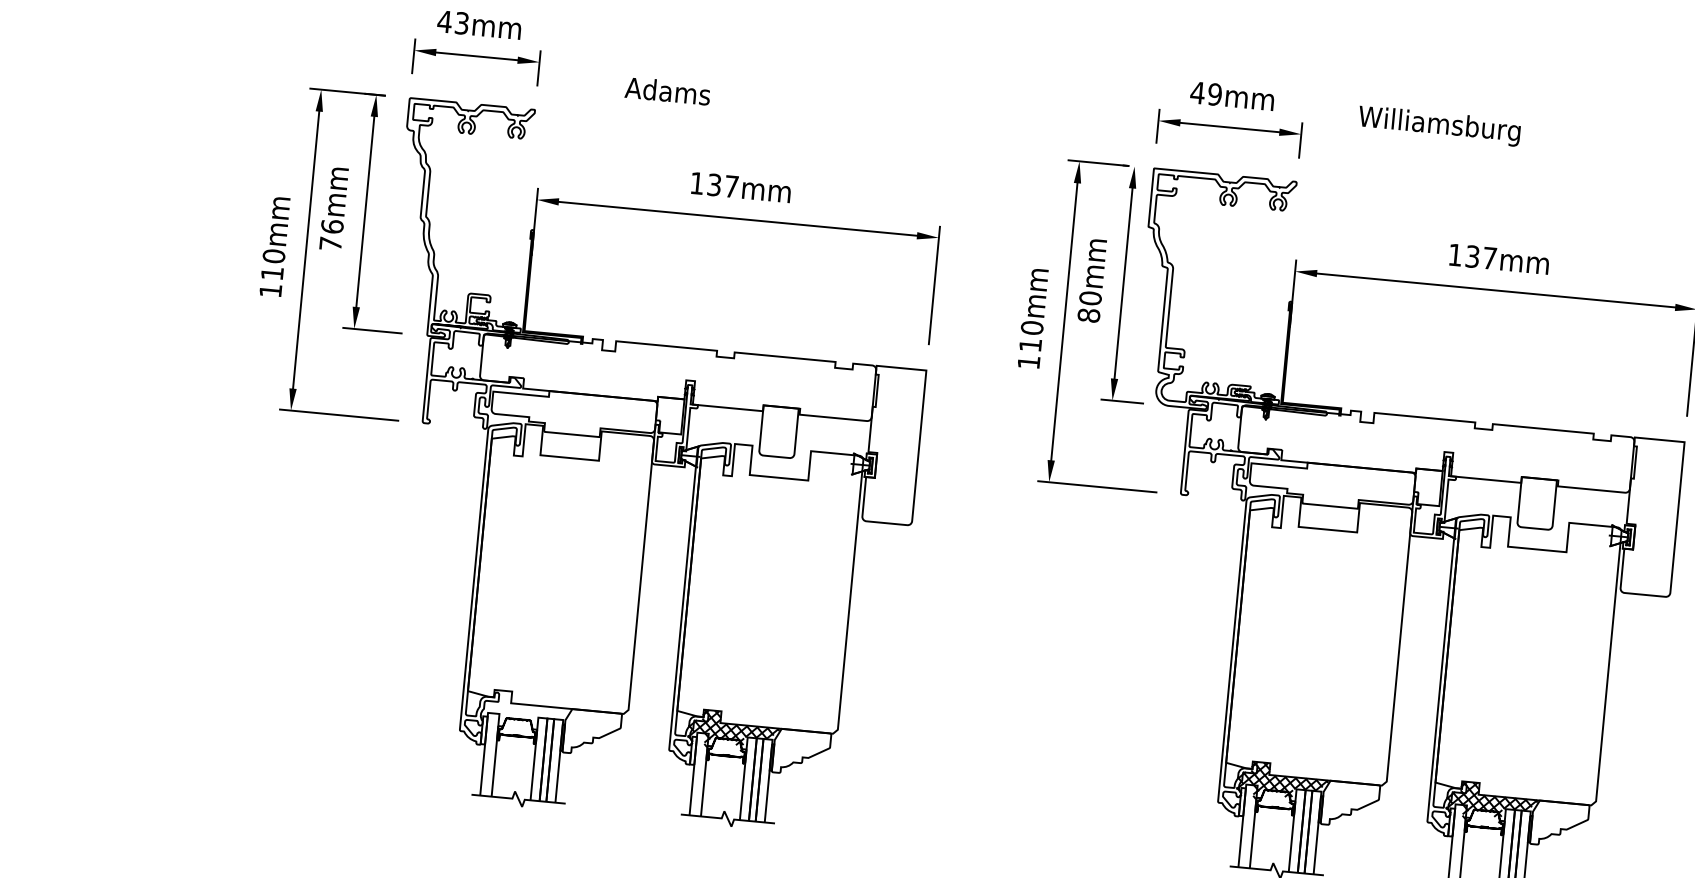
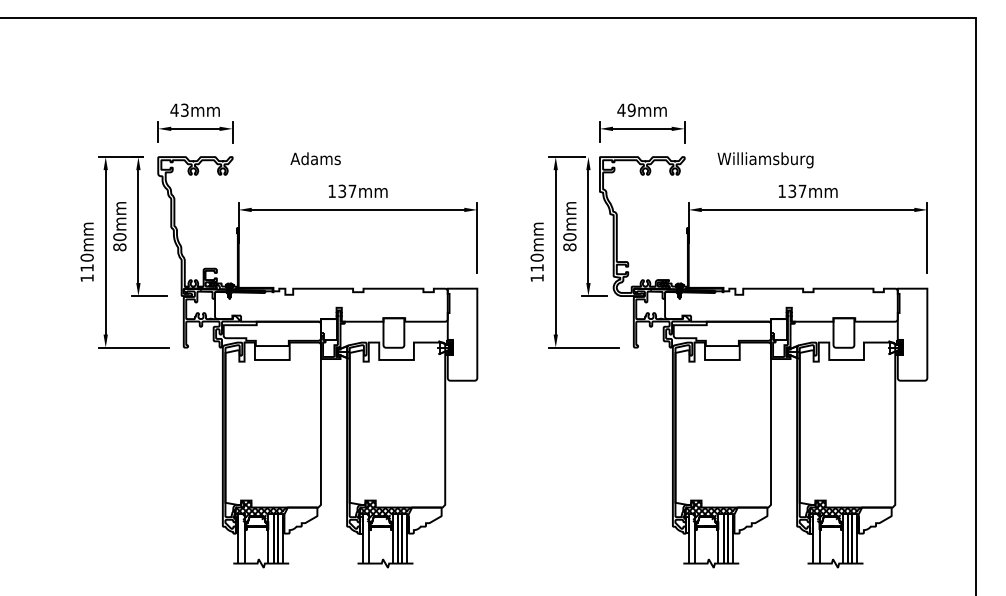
text: (667, 90) -> (315, 158), moved
text: (1439, 126) -> (765, 160), moved
text: (330, 235) -> (119, 242), 76mm -> 80mm
hatch: (523, 711) -> (259, 511), added

